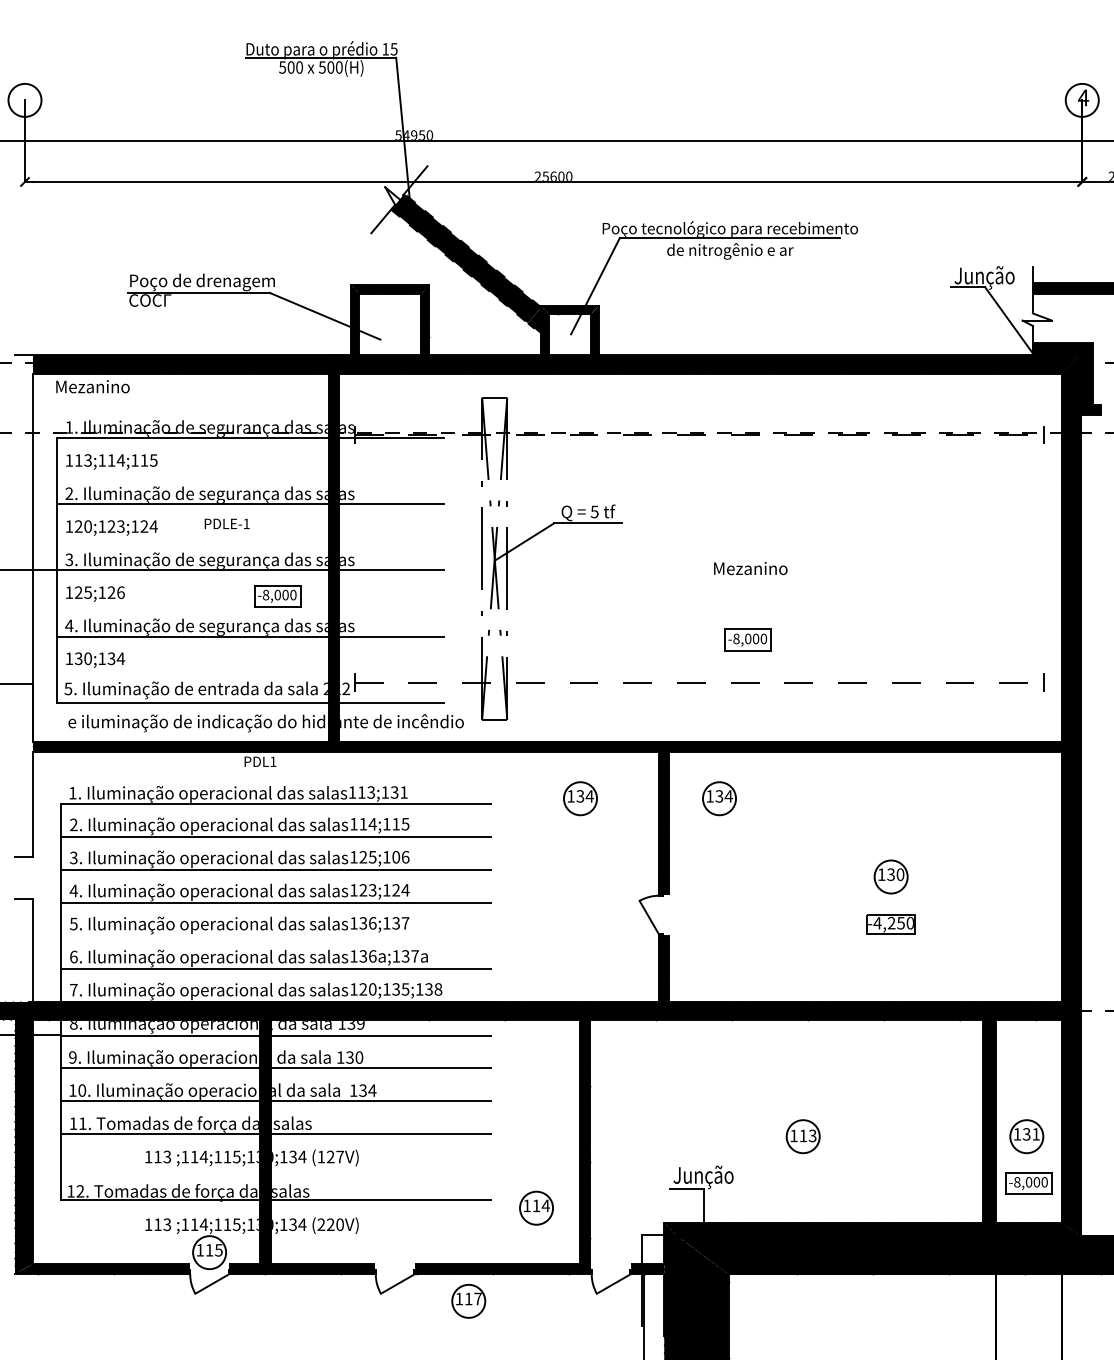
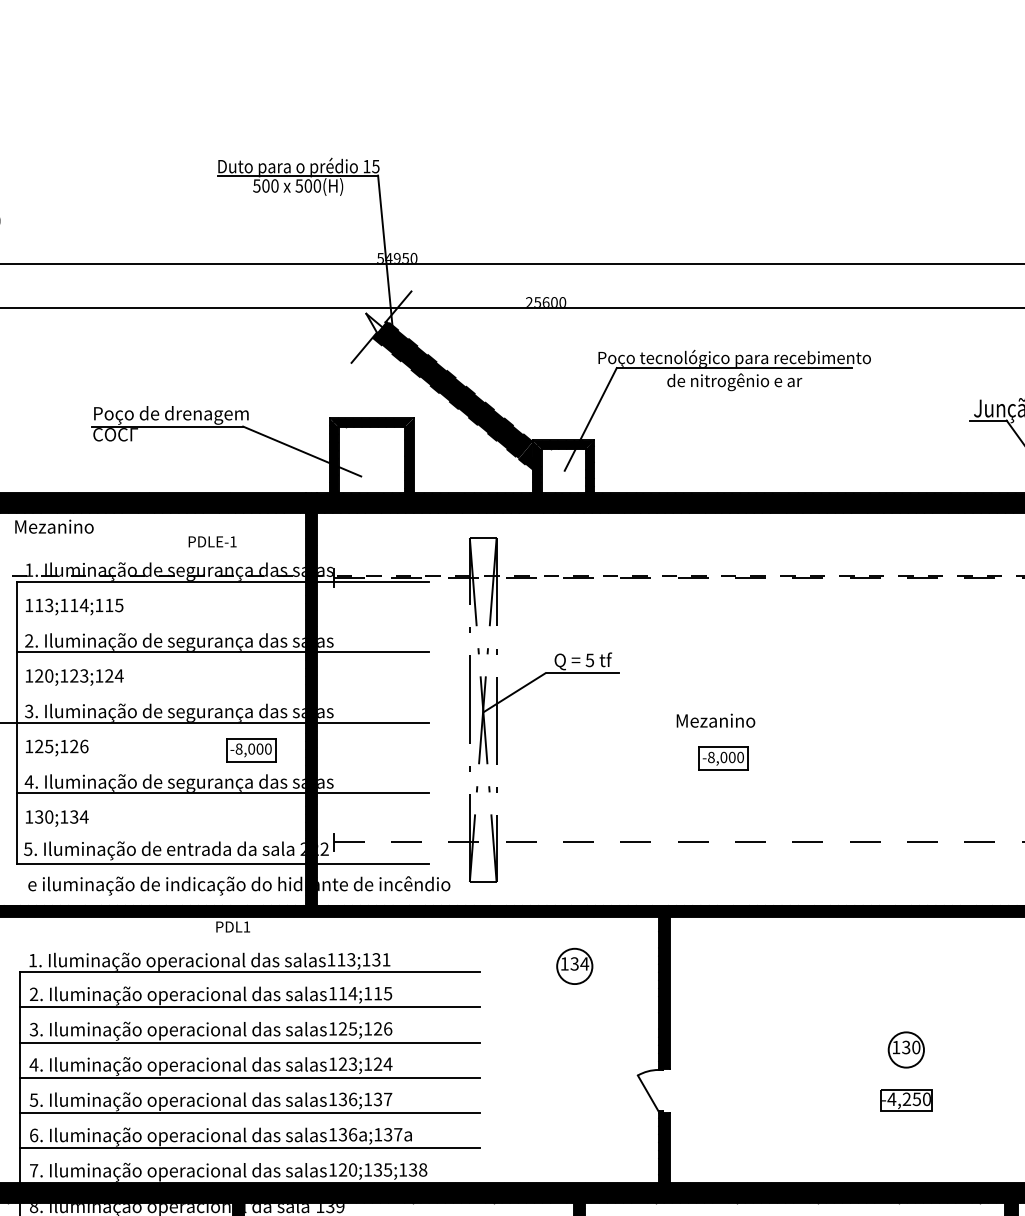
text: (226, 523) -> (211, 541), moved
text: (750, 568) -> (715, 720), moved
part: (747, 639) -> (723, 758), moved
part: (719, 798) -> (723, 966), removed
text: (396, 857) -> (378, 1029), 125;106 -> 125;126
line: (275, 936) -> (249, 1113), added

